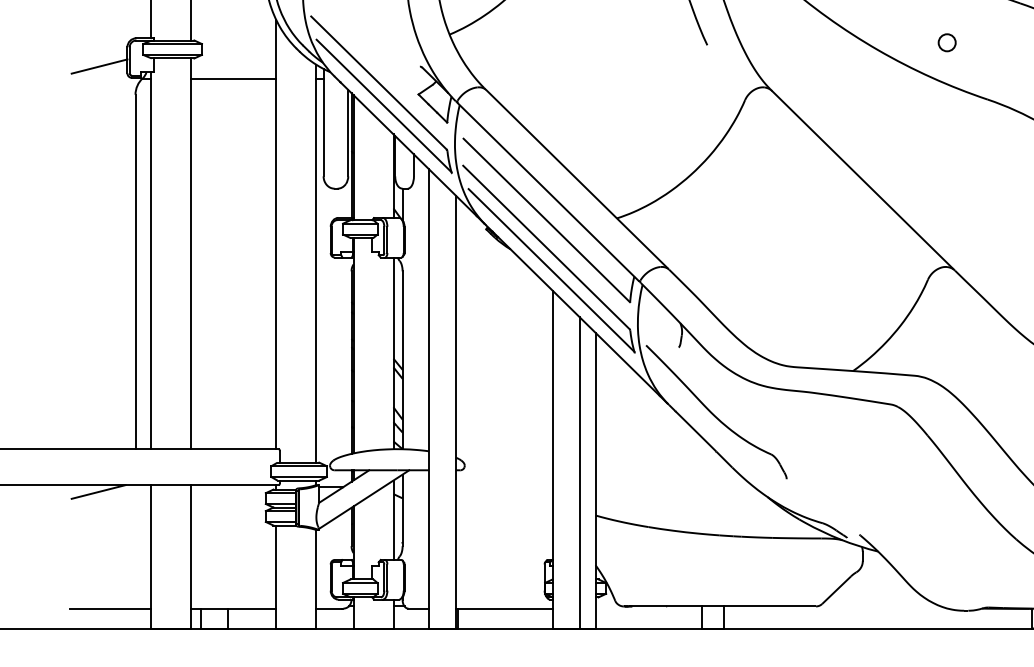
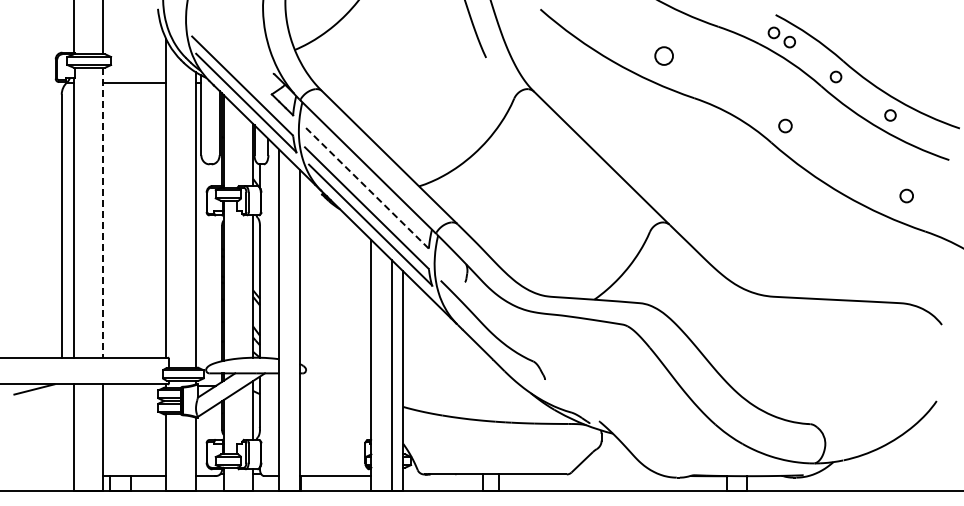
circle: (947, 42) -> (664, 55), size x1.4
line: (98, 66) -> (34, 73), removed
line: (547, 219) -> (367, 187), solid -> dashed
line: (191, 254) -> (103, 213), solid -> dashed
line: (109, 609) -> (42, 476), removed

